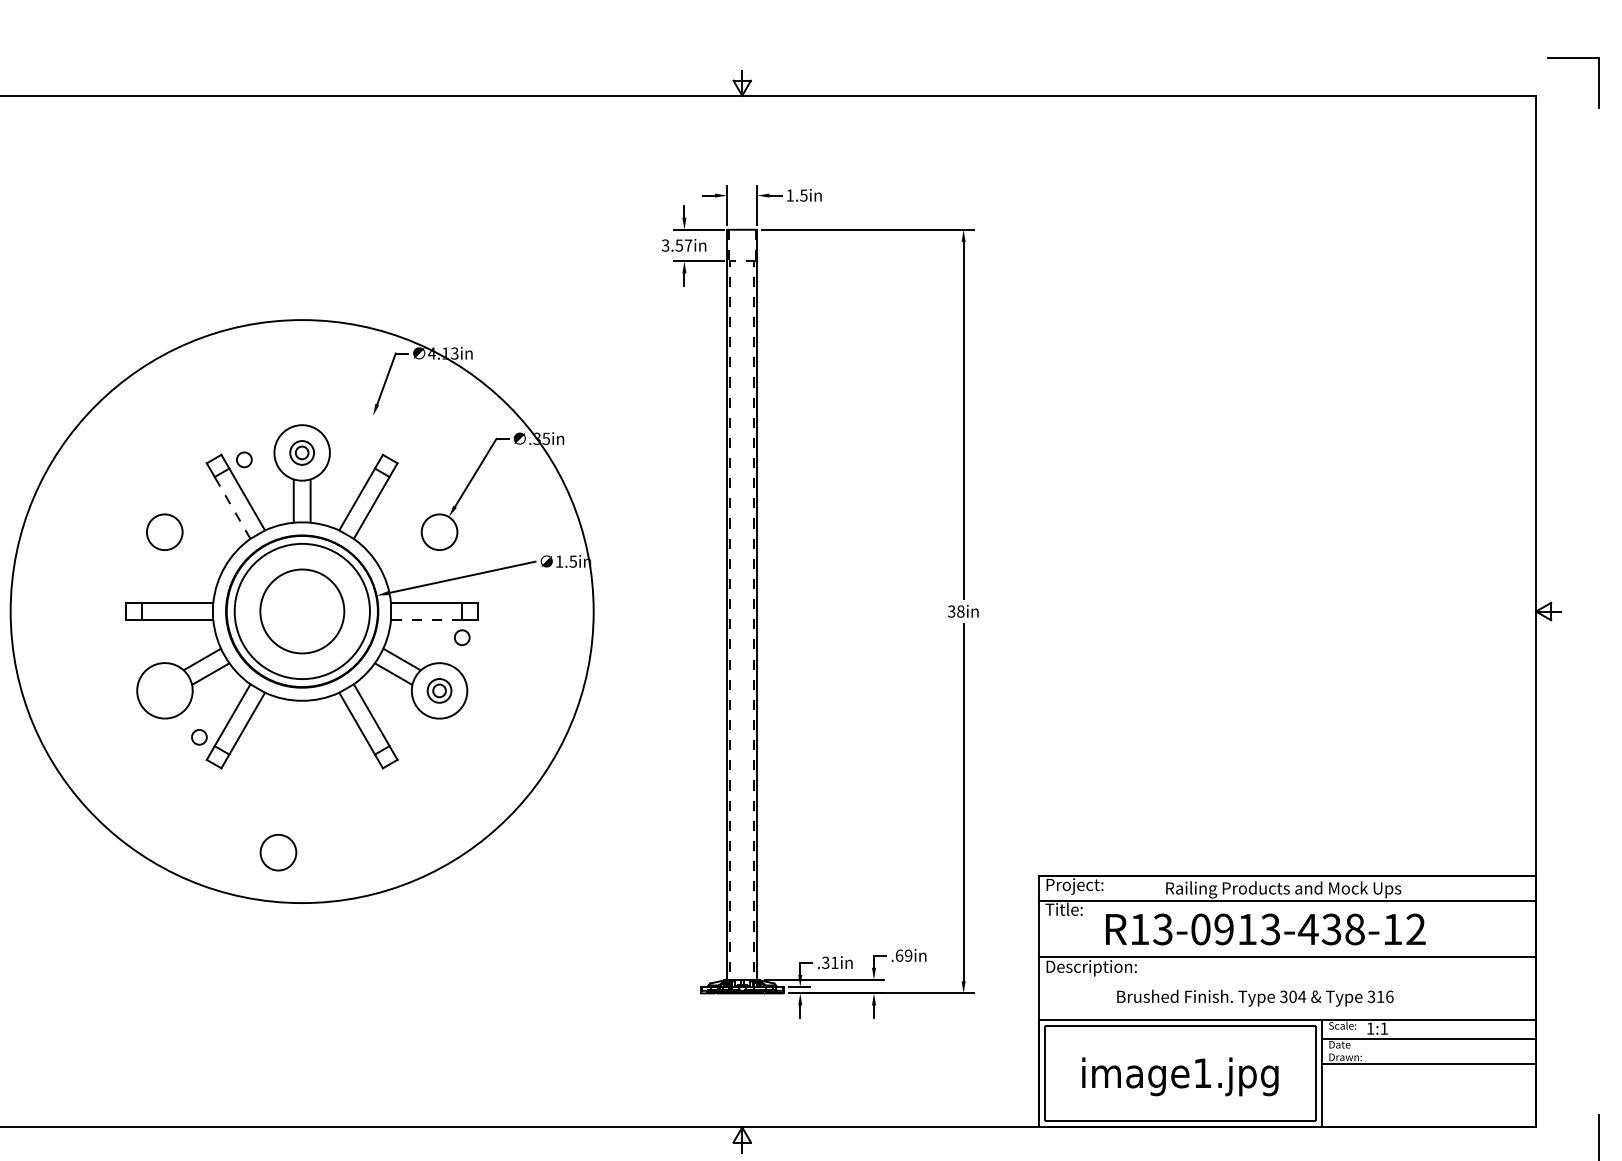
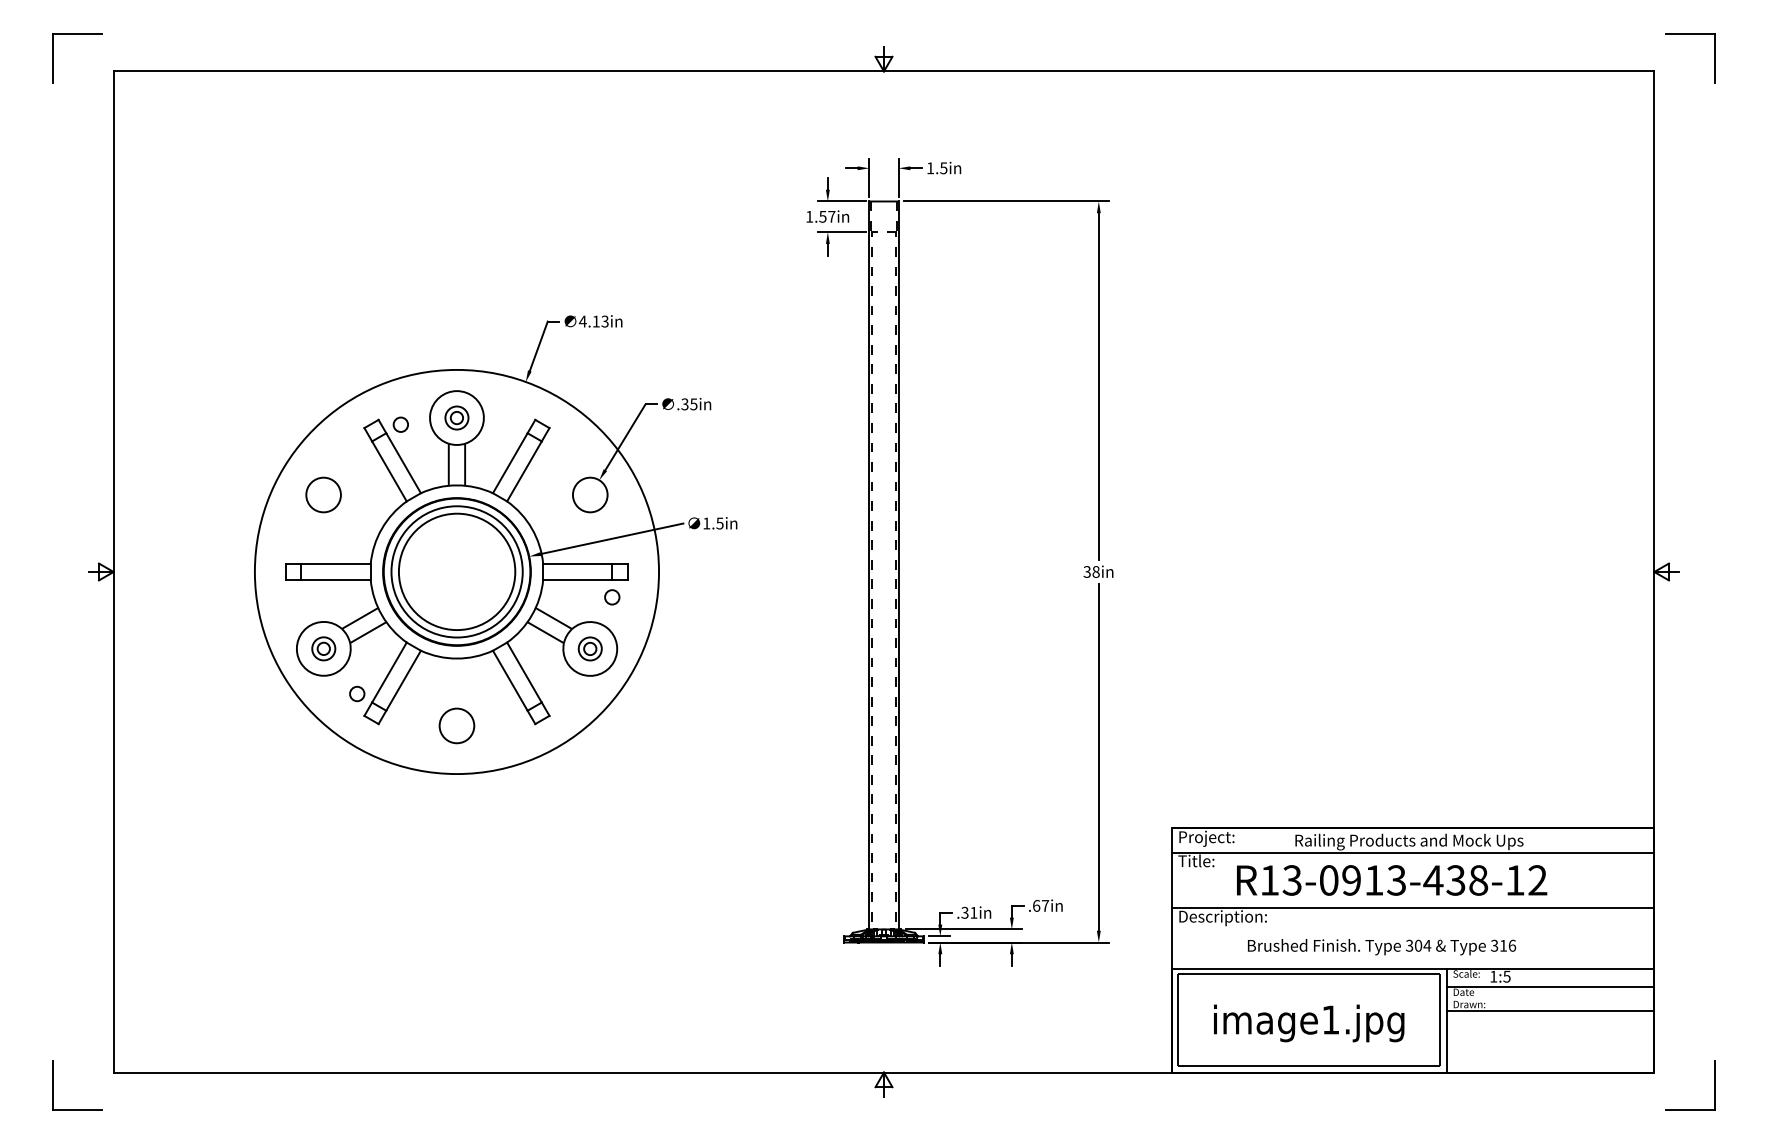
text: (665, 245) -> (809, 216), 3.57in -> 1.57in
line: (232, 508) -> (389, 471), dashed -> solid
circle: (301, 611) -> (456, 571), size x0.71
circle: (301, 611) -> (456, 571), size x1.43
line: (426, 620) -> (577, 580), dashed -> solid
part: (164, 690) -> (323, 648), added
circle: (278, 852) -> (456, 725), moved
text: (908, 955) -> (1045, 905), .69in -> .67in
text: (1383, 1028) -> (1506, 976), 1:1 -> 1:5

